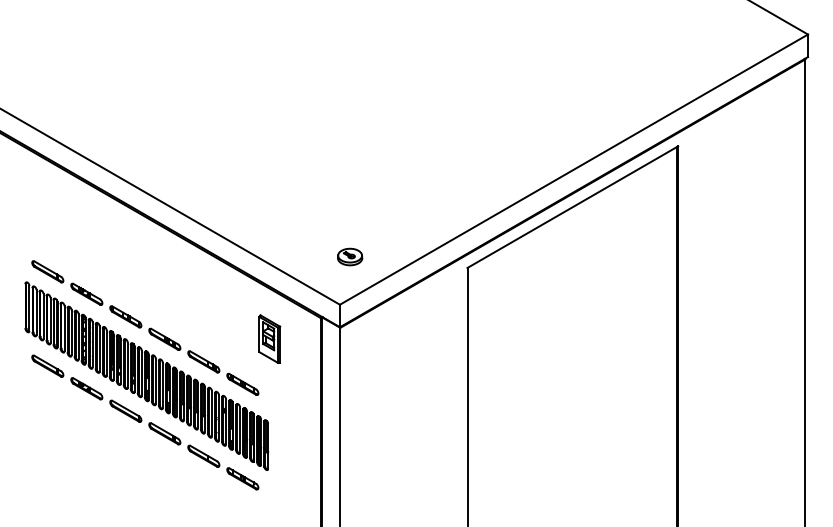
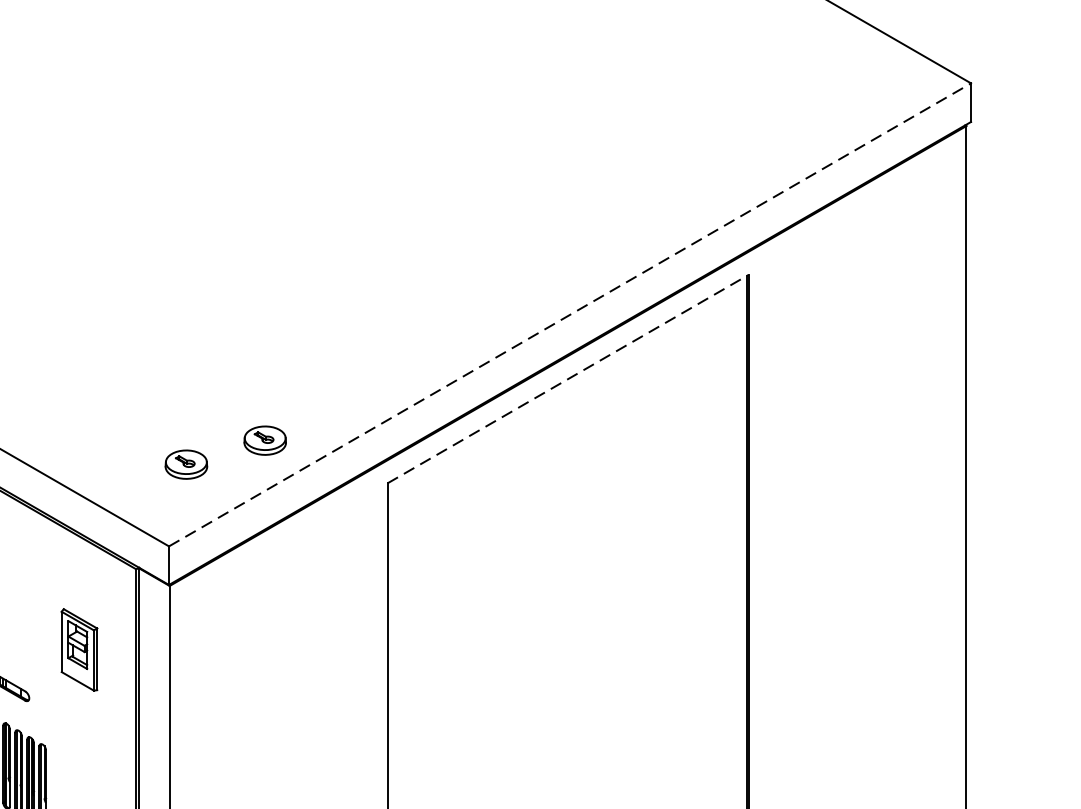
line: (574, 169) -> (570, 314), solid -> dashed
line: (572, 207) -> (567, 379), solid -> dashed
part: (396, 242) -> (265, 439), added
part: (269, 338) -> (79, 648), moved

